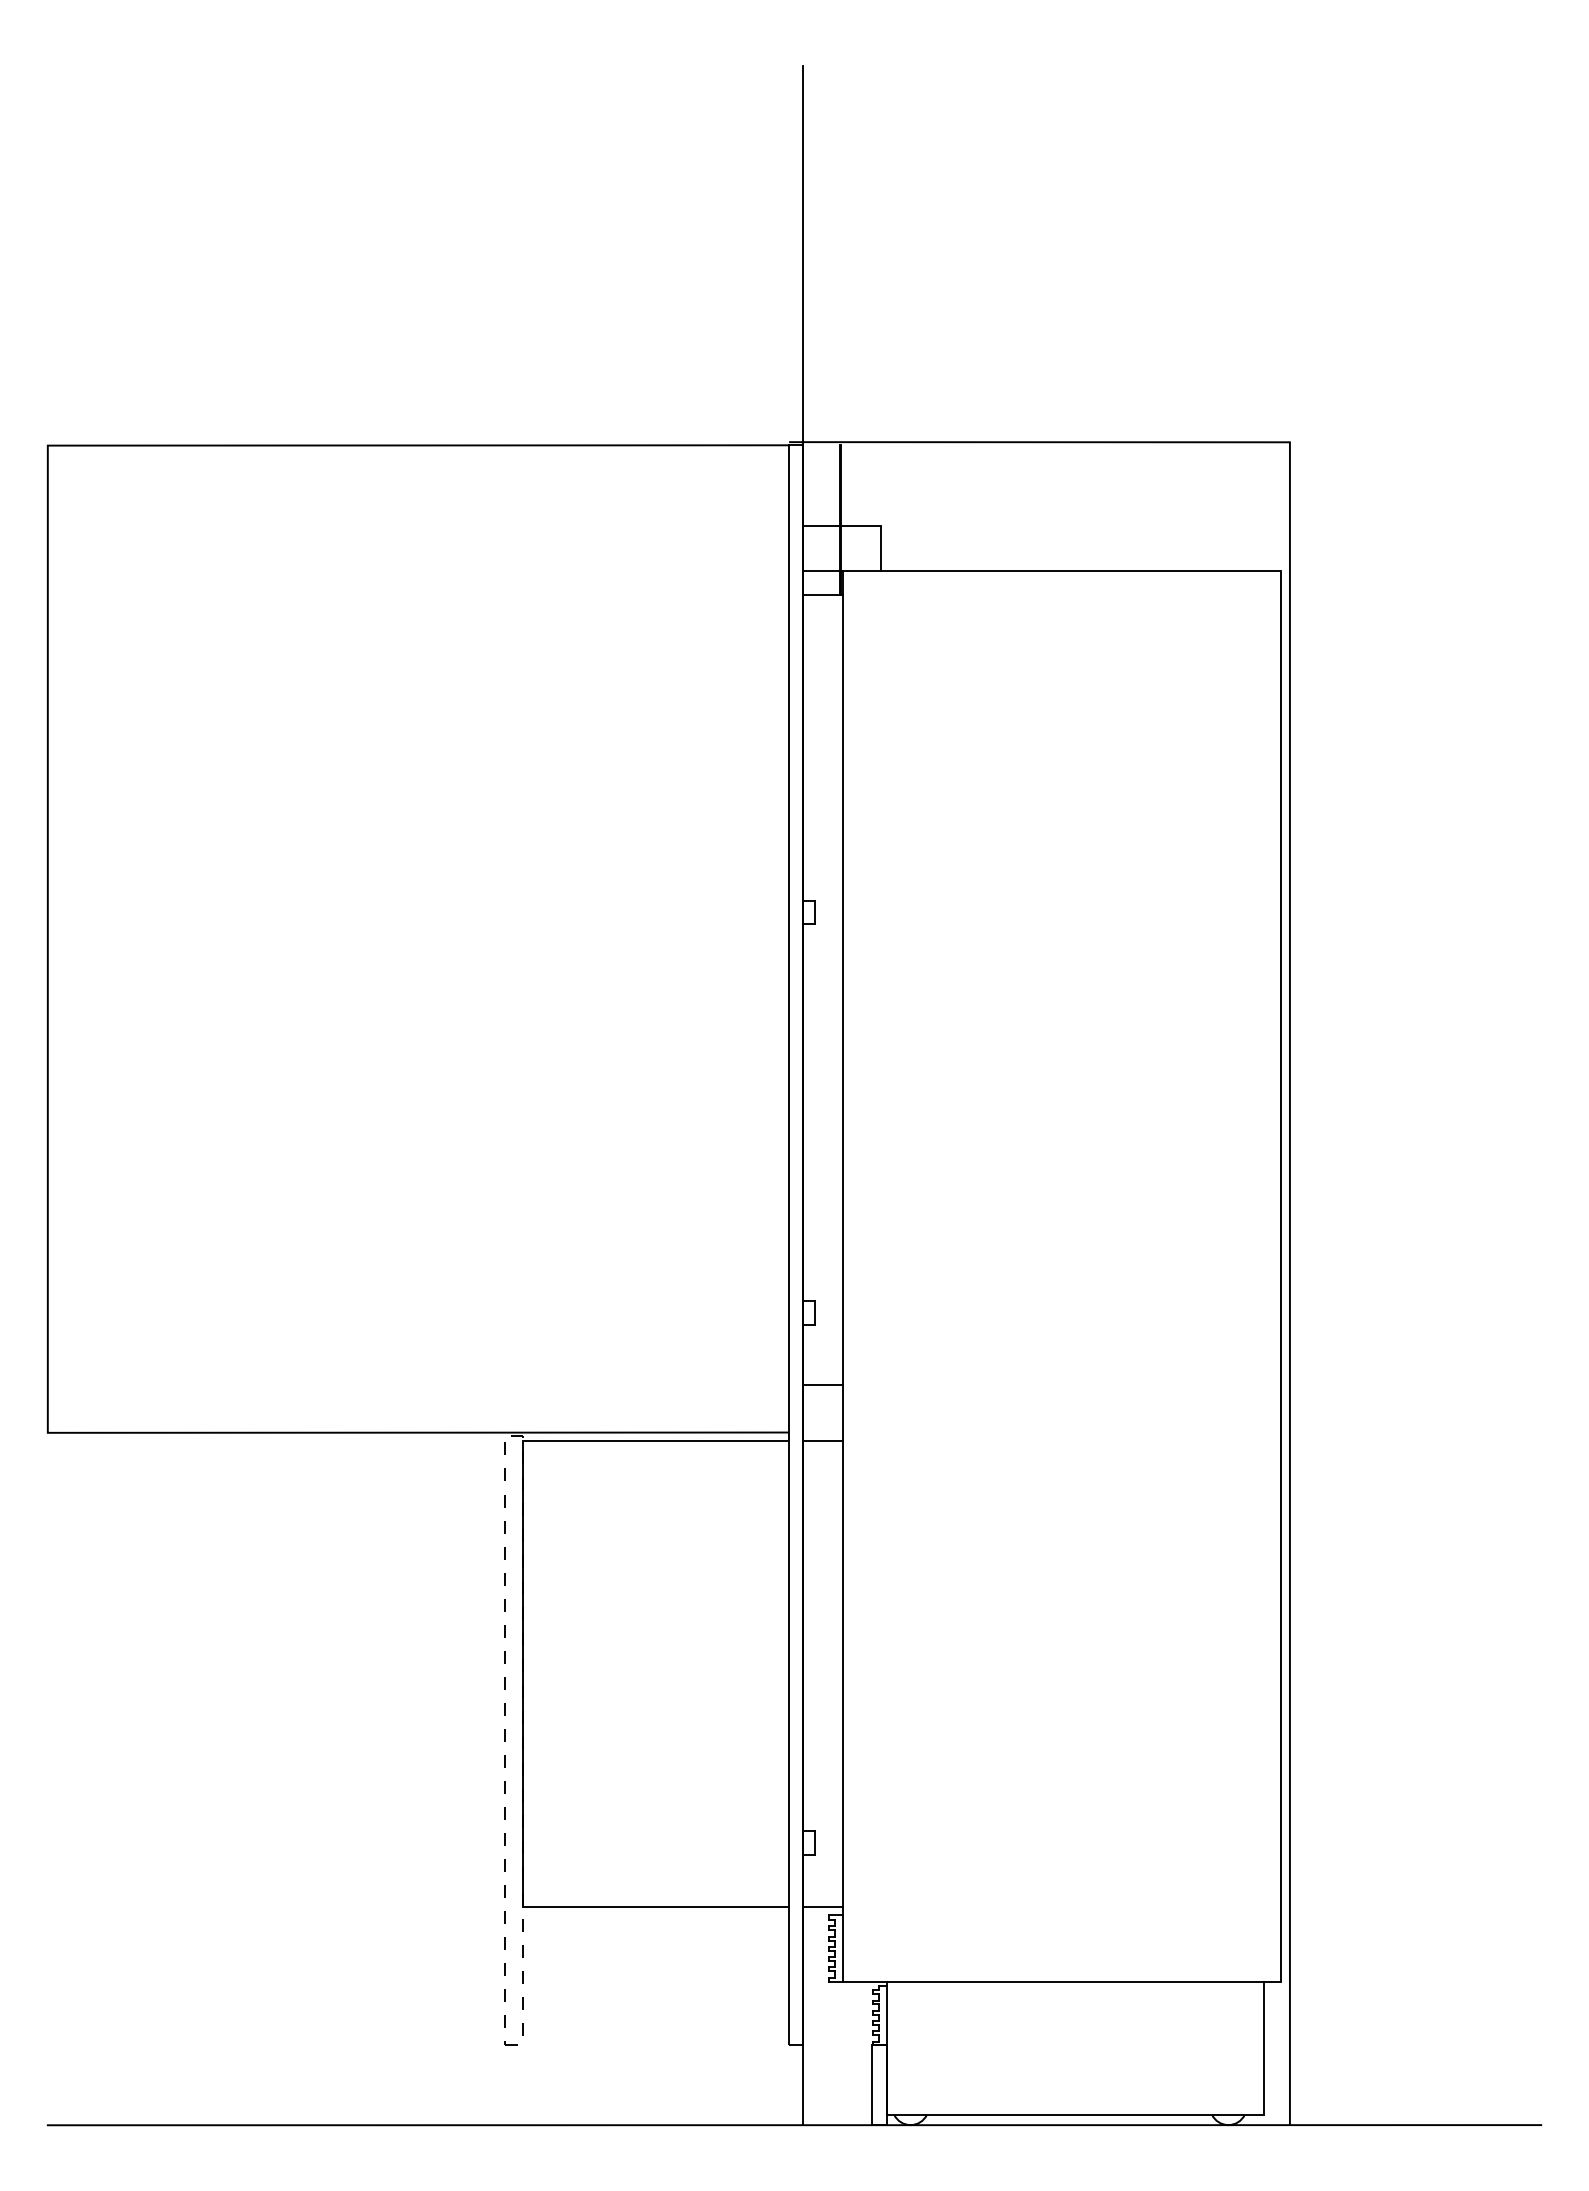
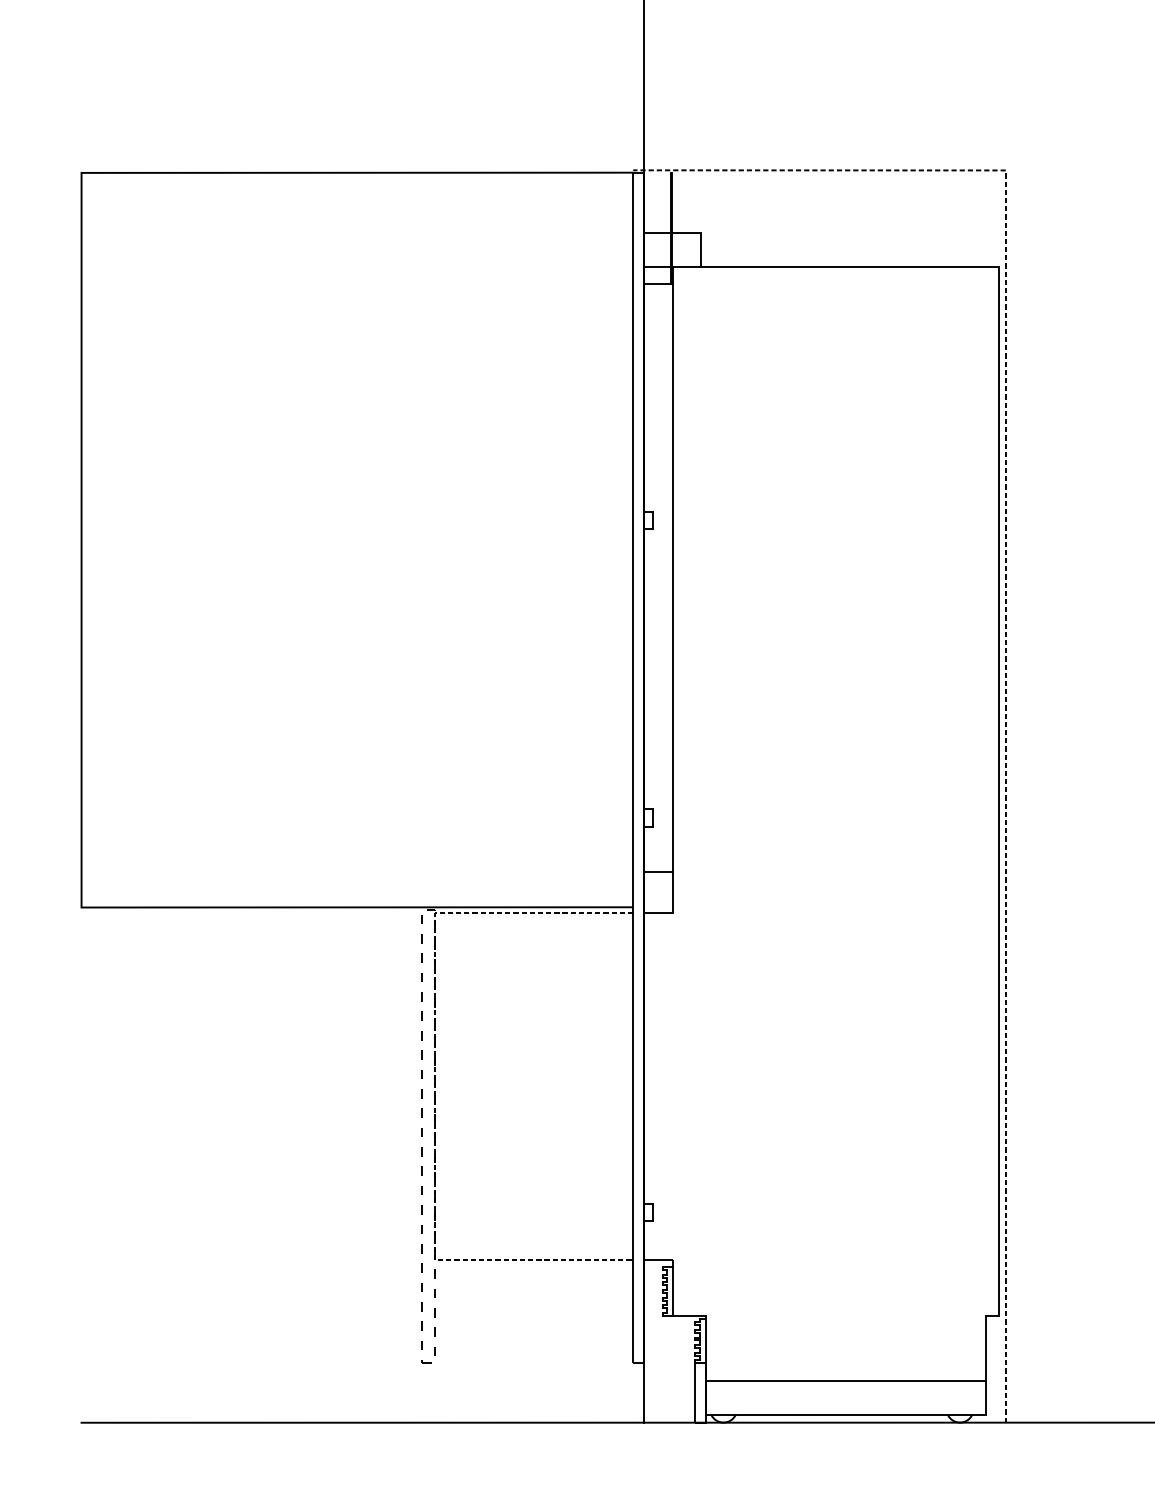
line: (1289, 1032) -> (1005, 609), solid -> dashed
line: (842, 1673) -> (672, 1086), removed
line: (522, 1674) -> (434, 1087), solid -> dashed
line: (1074, 1981) -> (845, 1381), moved

